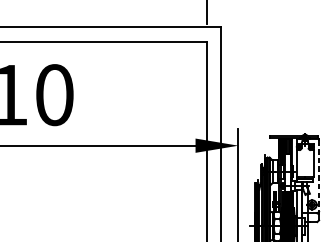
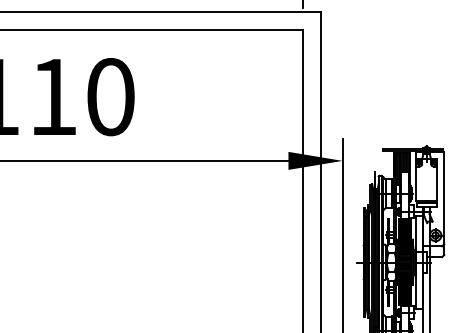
line: (319, 176) -> (444, 199), dashed -> solid

